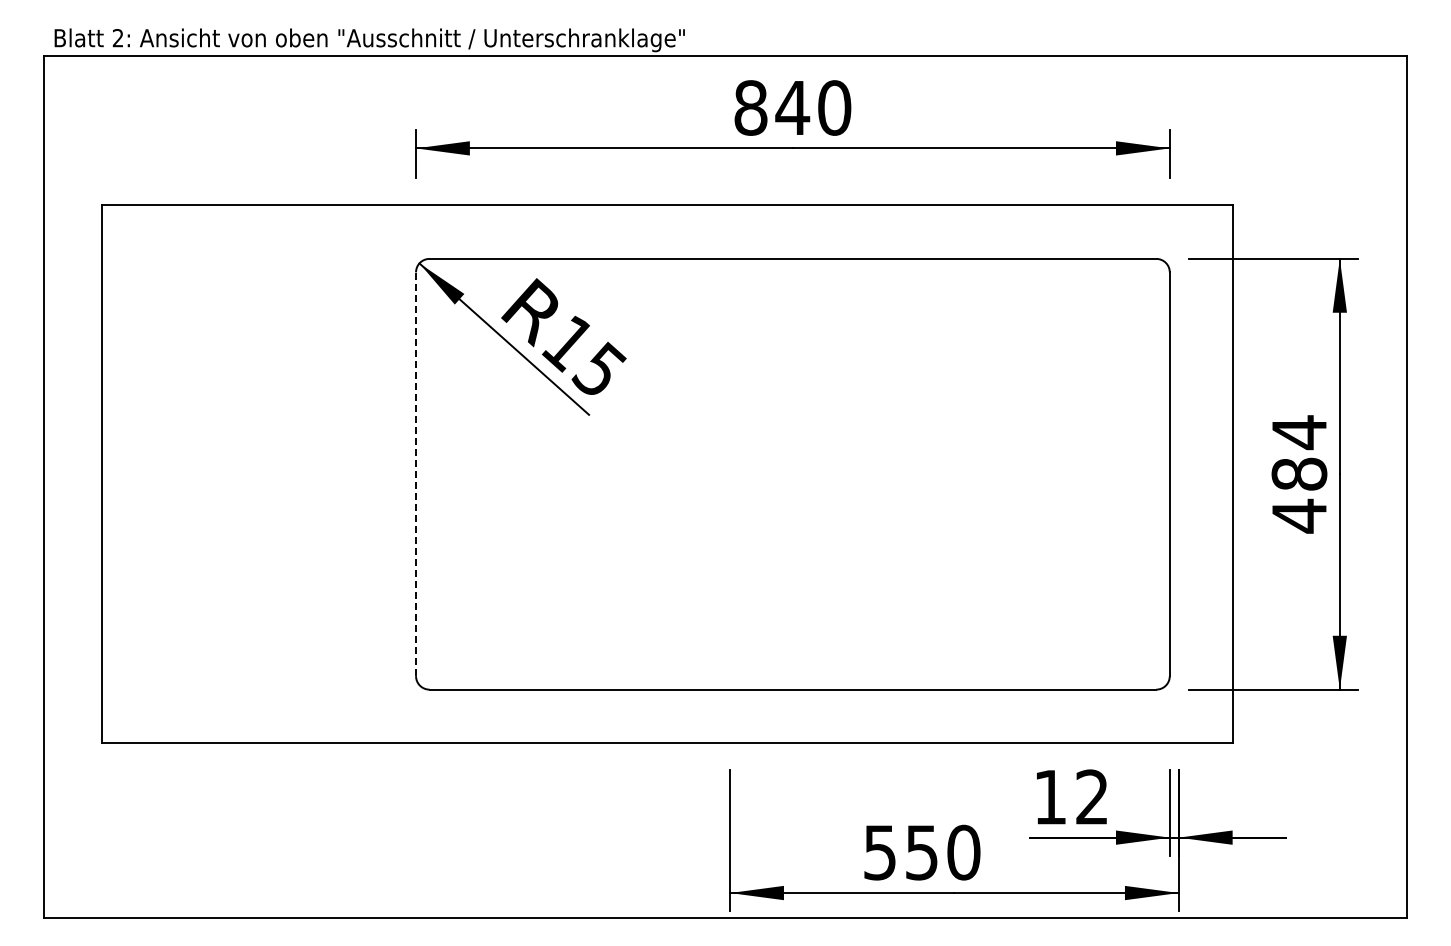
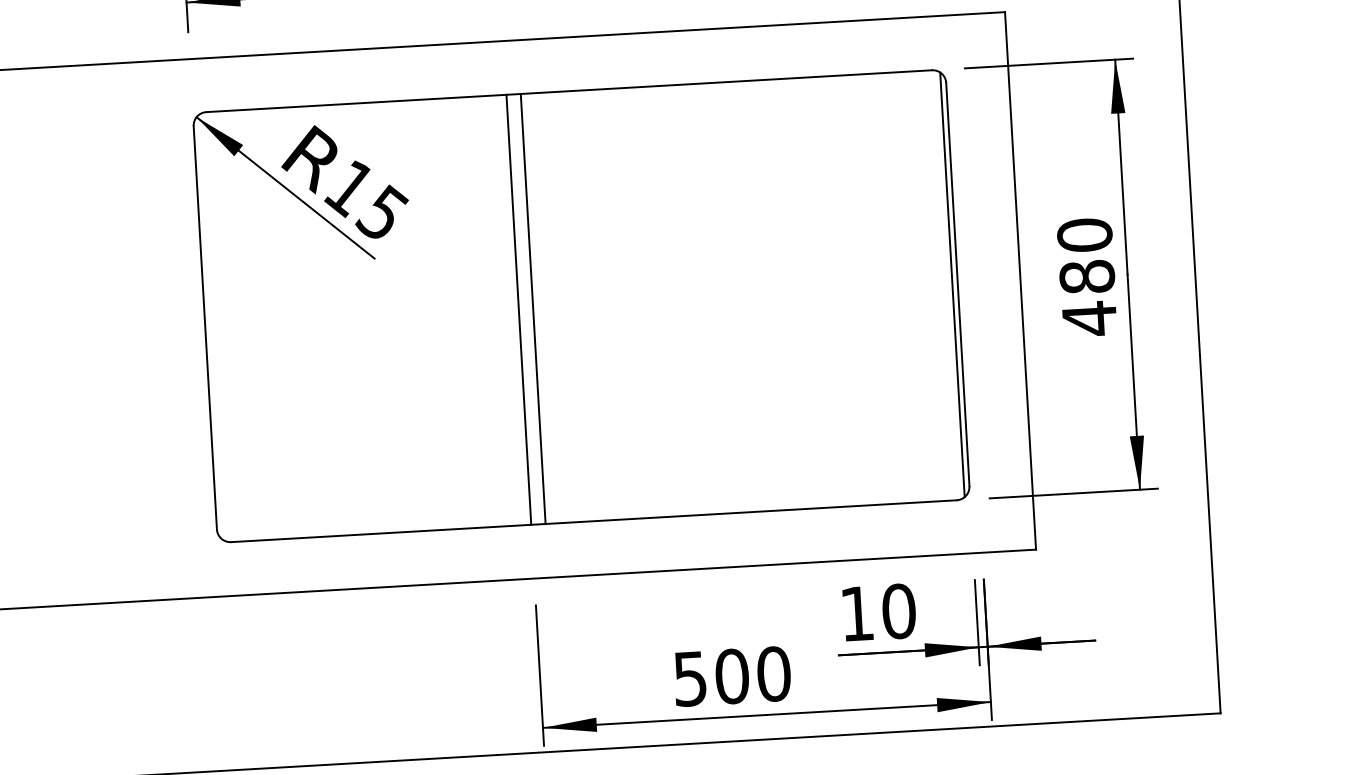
text: (1299, 432) -> (1084, 235), 484 -> 480
line: (730, 473) -> (519, 309), added
line: (744, 473) -> (533, 308), added
line: (1164, 473) -> (952, 284), added
line: (416, 474) -> (205, 328), dashed -> solid
text: (1091, 797) -> (898, 611), 12 -> 10
text: (921, 852) -> (731, 676), 550 -> 500

